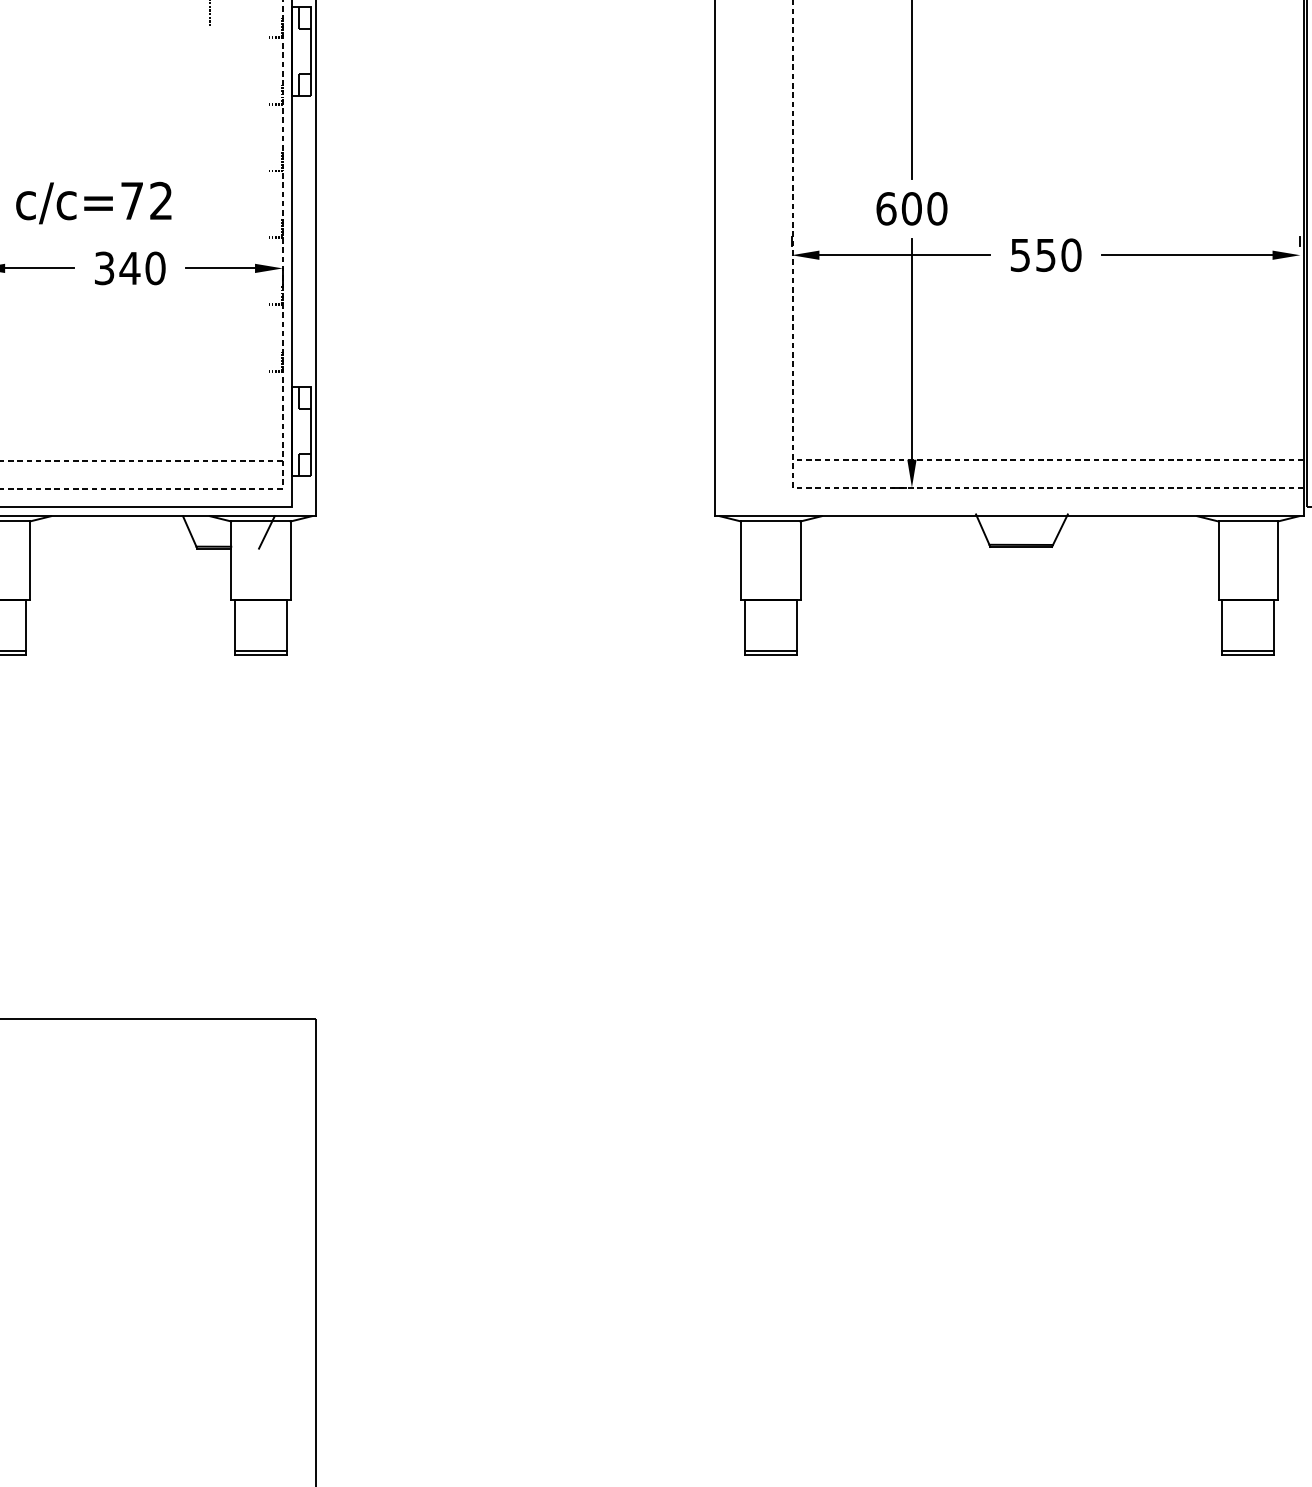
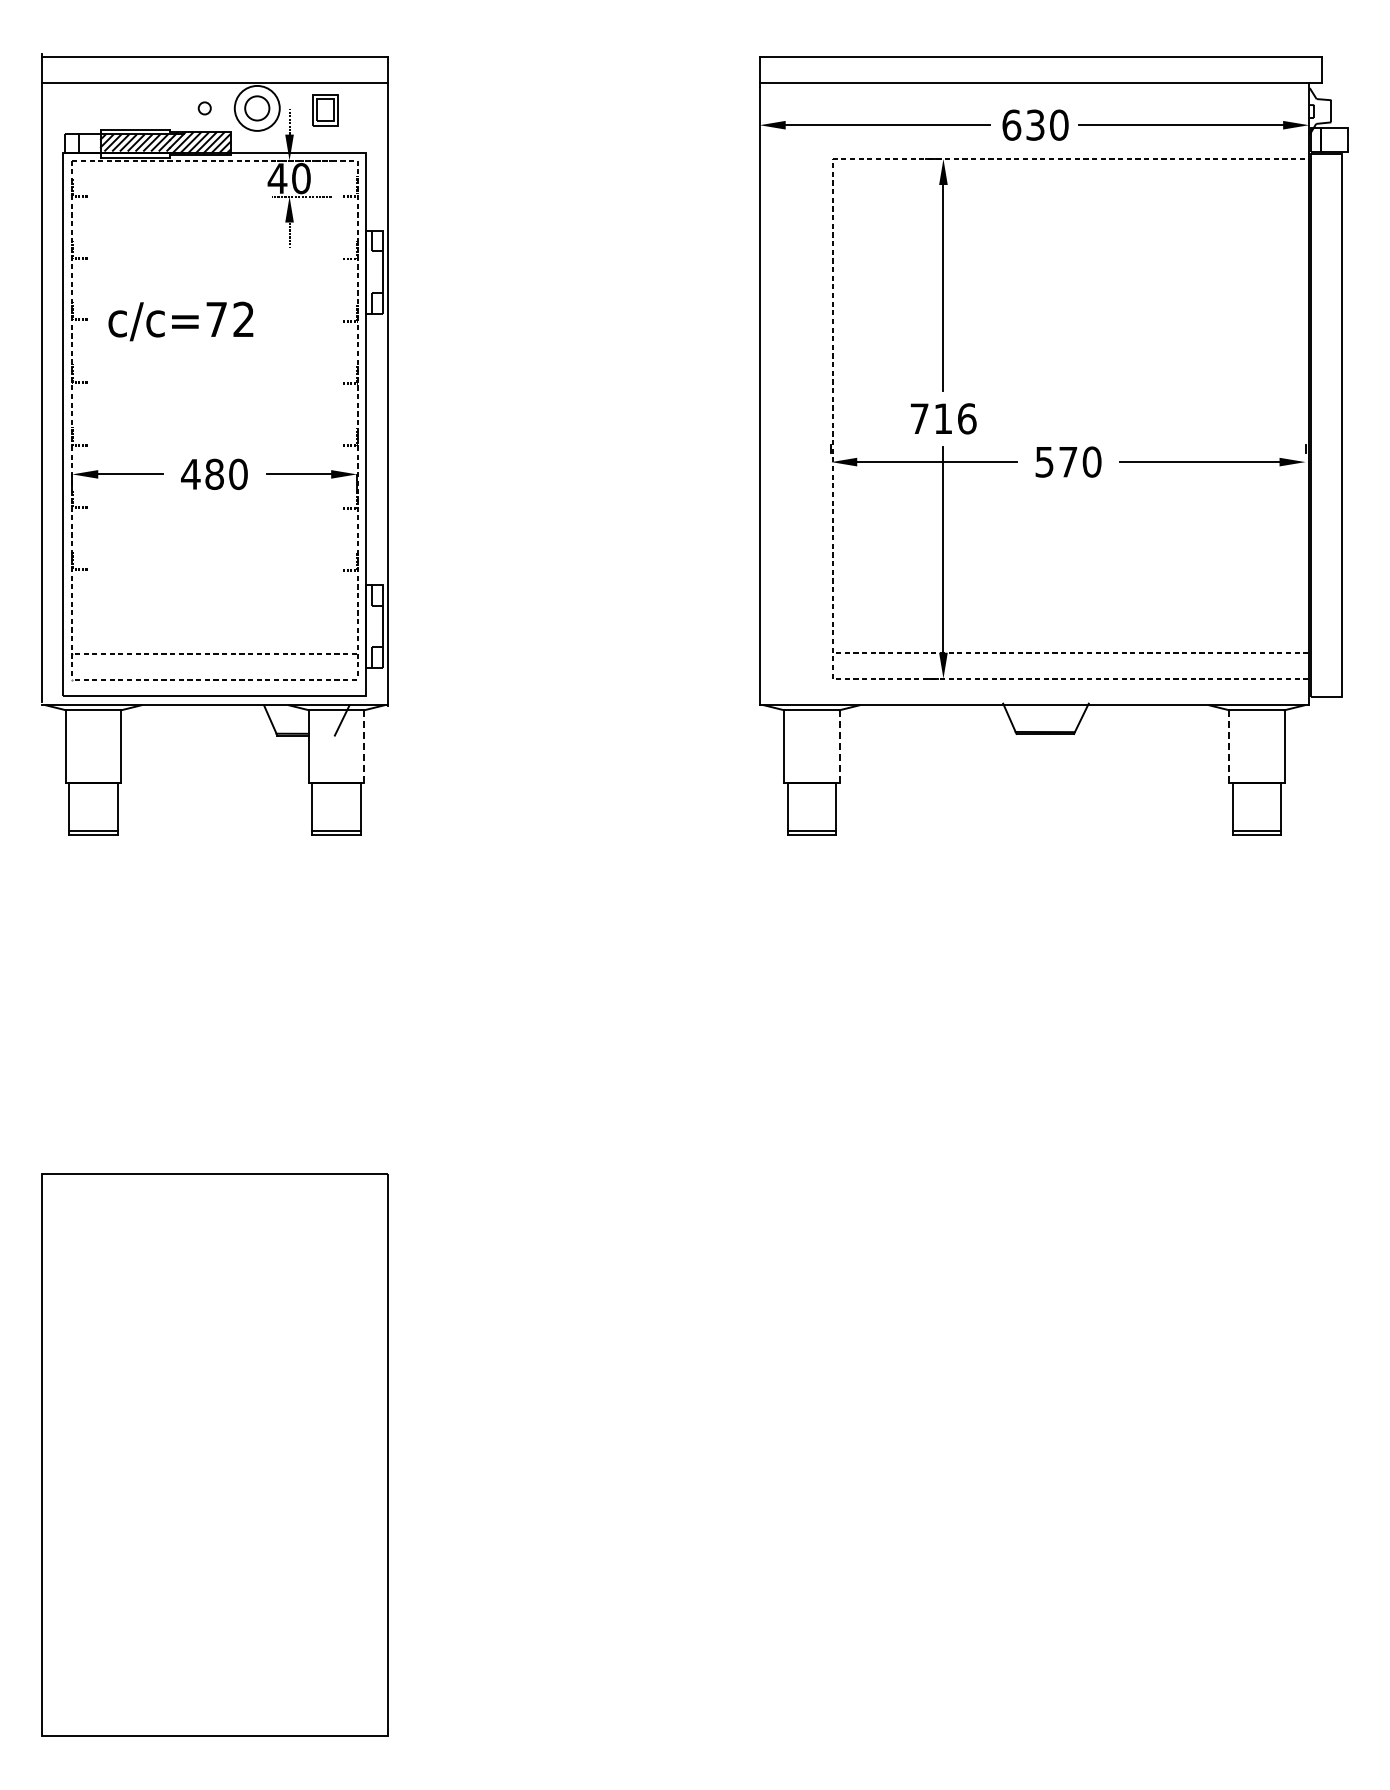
text: (93, 203) -> (180, 321), moved
text: (912, 208) -> (943, 418), 600 -> 716
text: (1046, 255) -> (1068, 462), 550 -> 570
text: (116, 267) -> (202, 473), 340 -> 480
line: (290, 560) -> (364, 746), solid -> dashed
line: (800, 560) -> (839, 746), solid -> dashed
line: (1218, 560) -> (1229, 746), solid -> dashed

